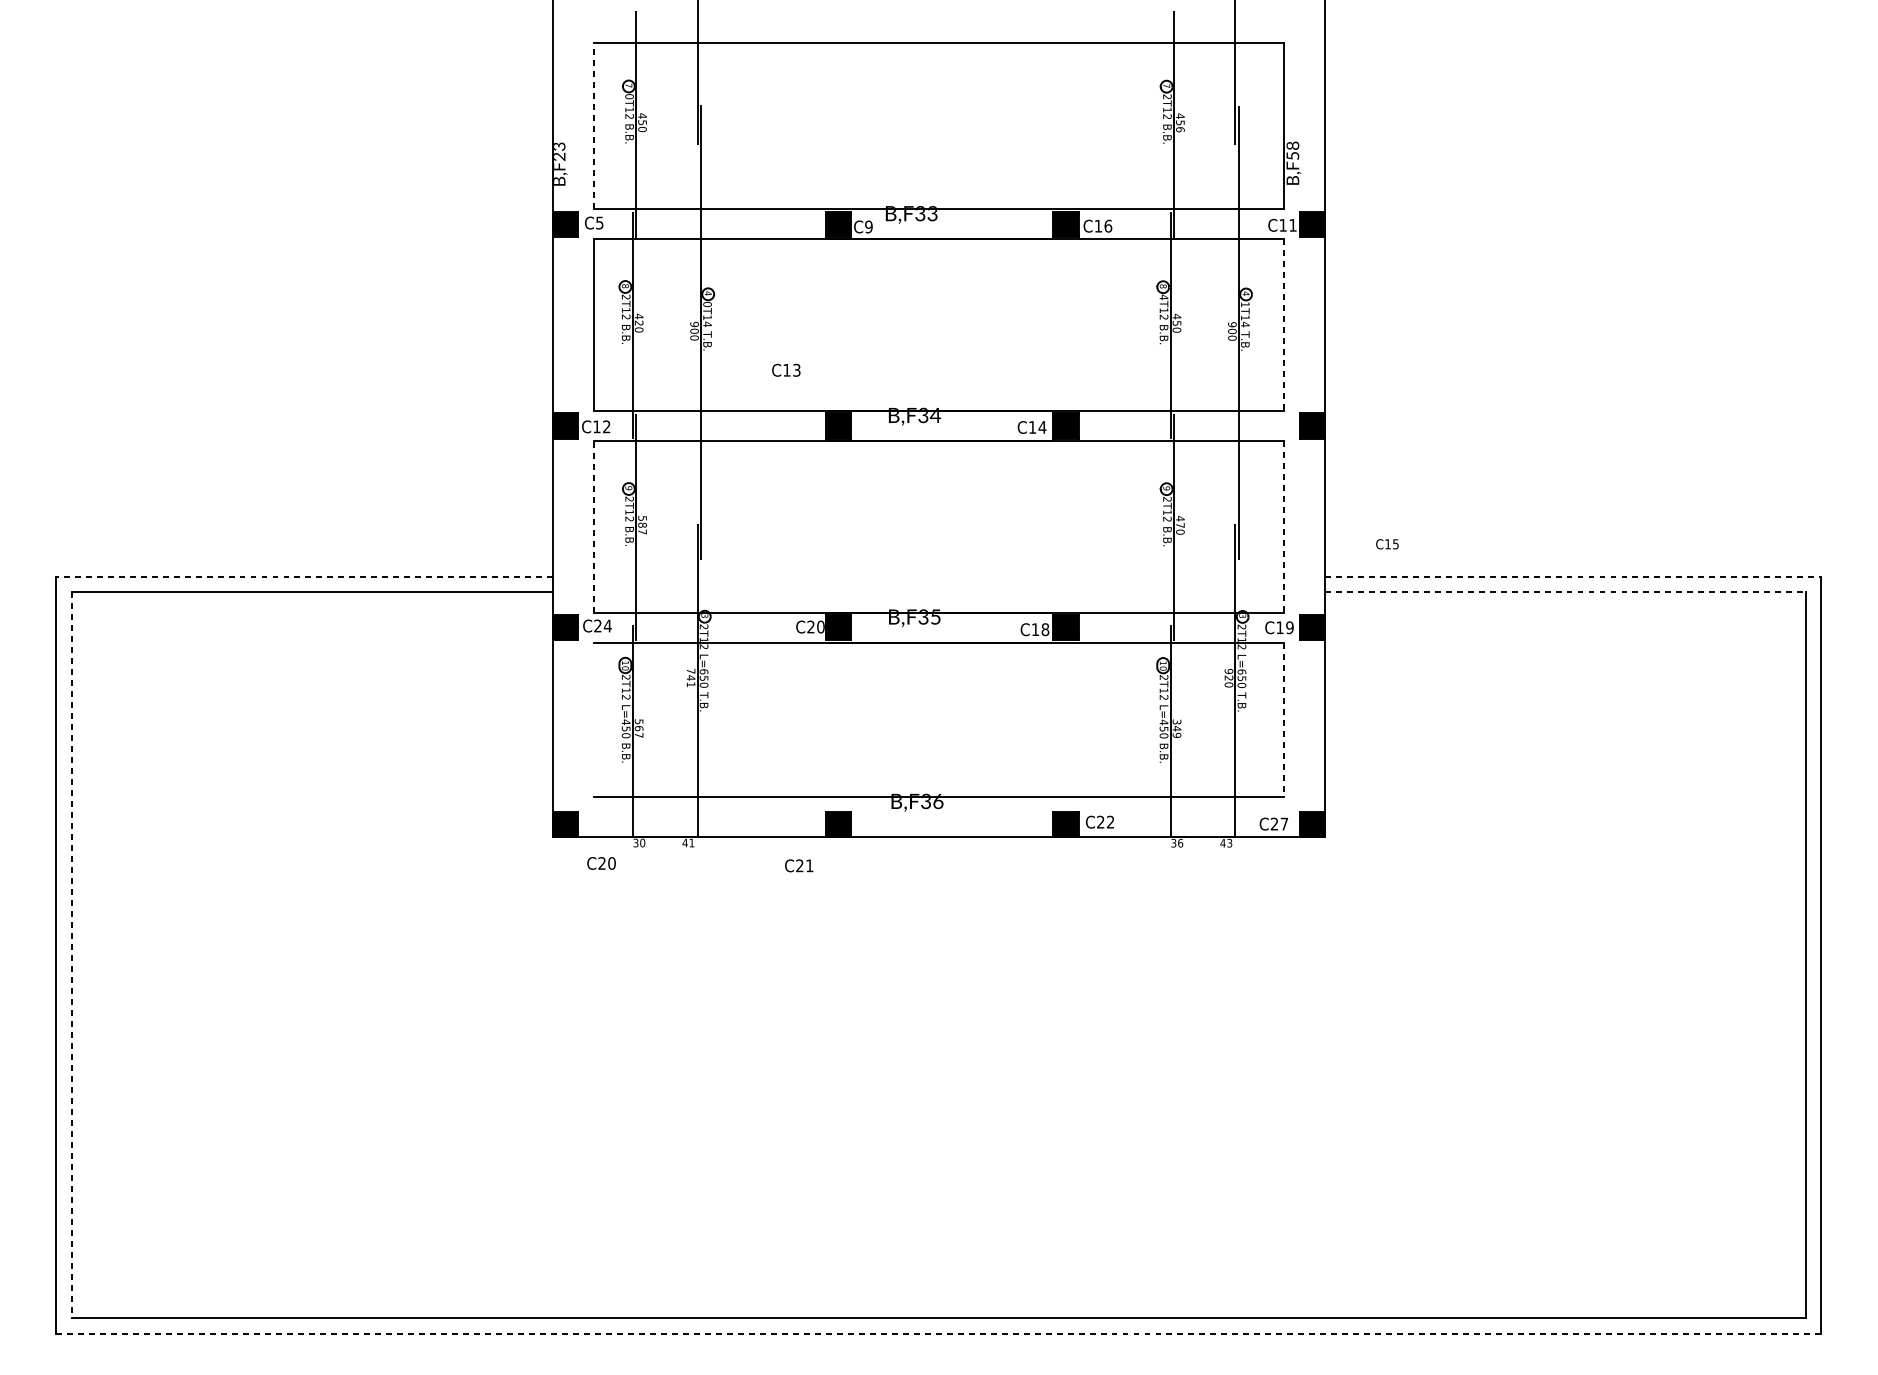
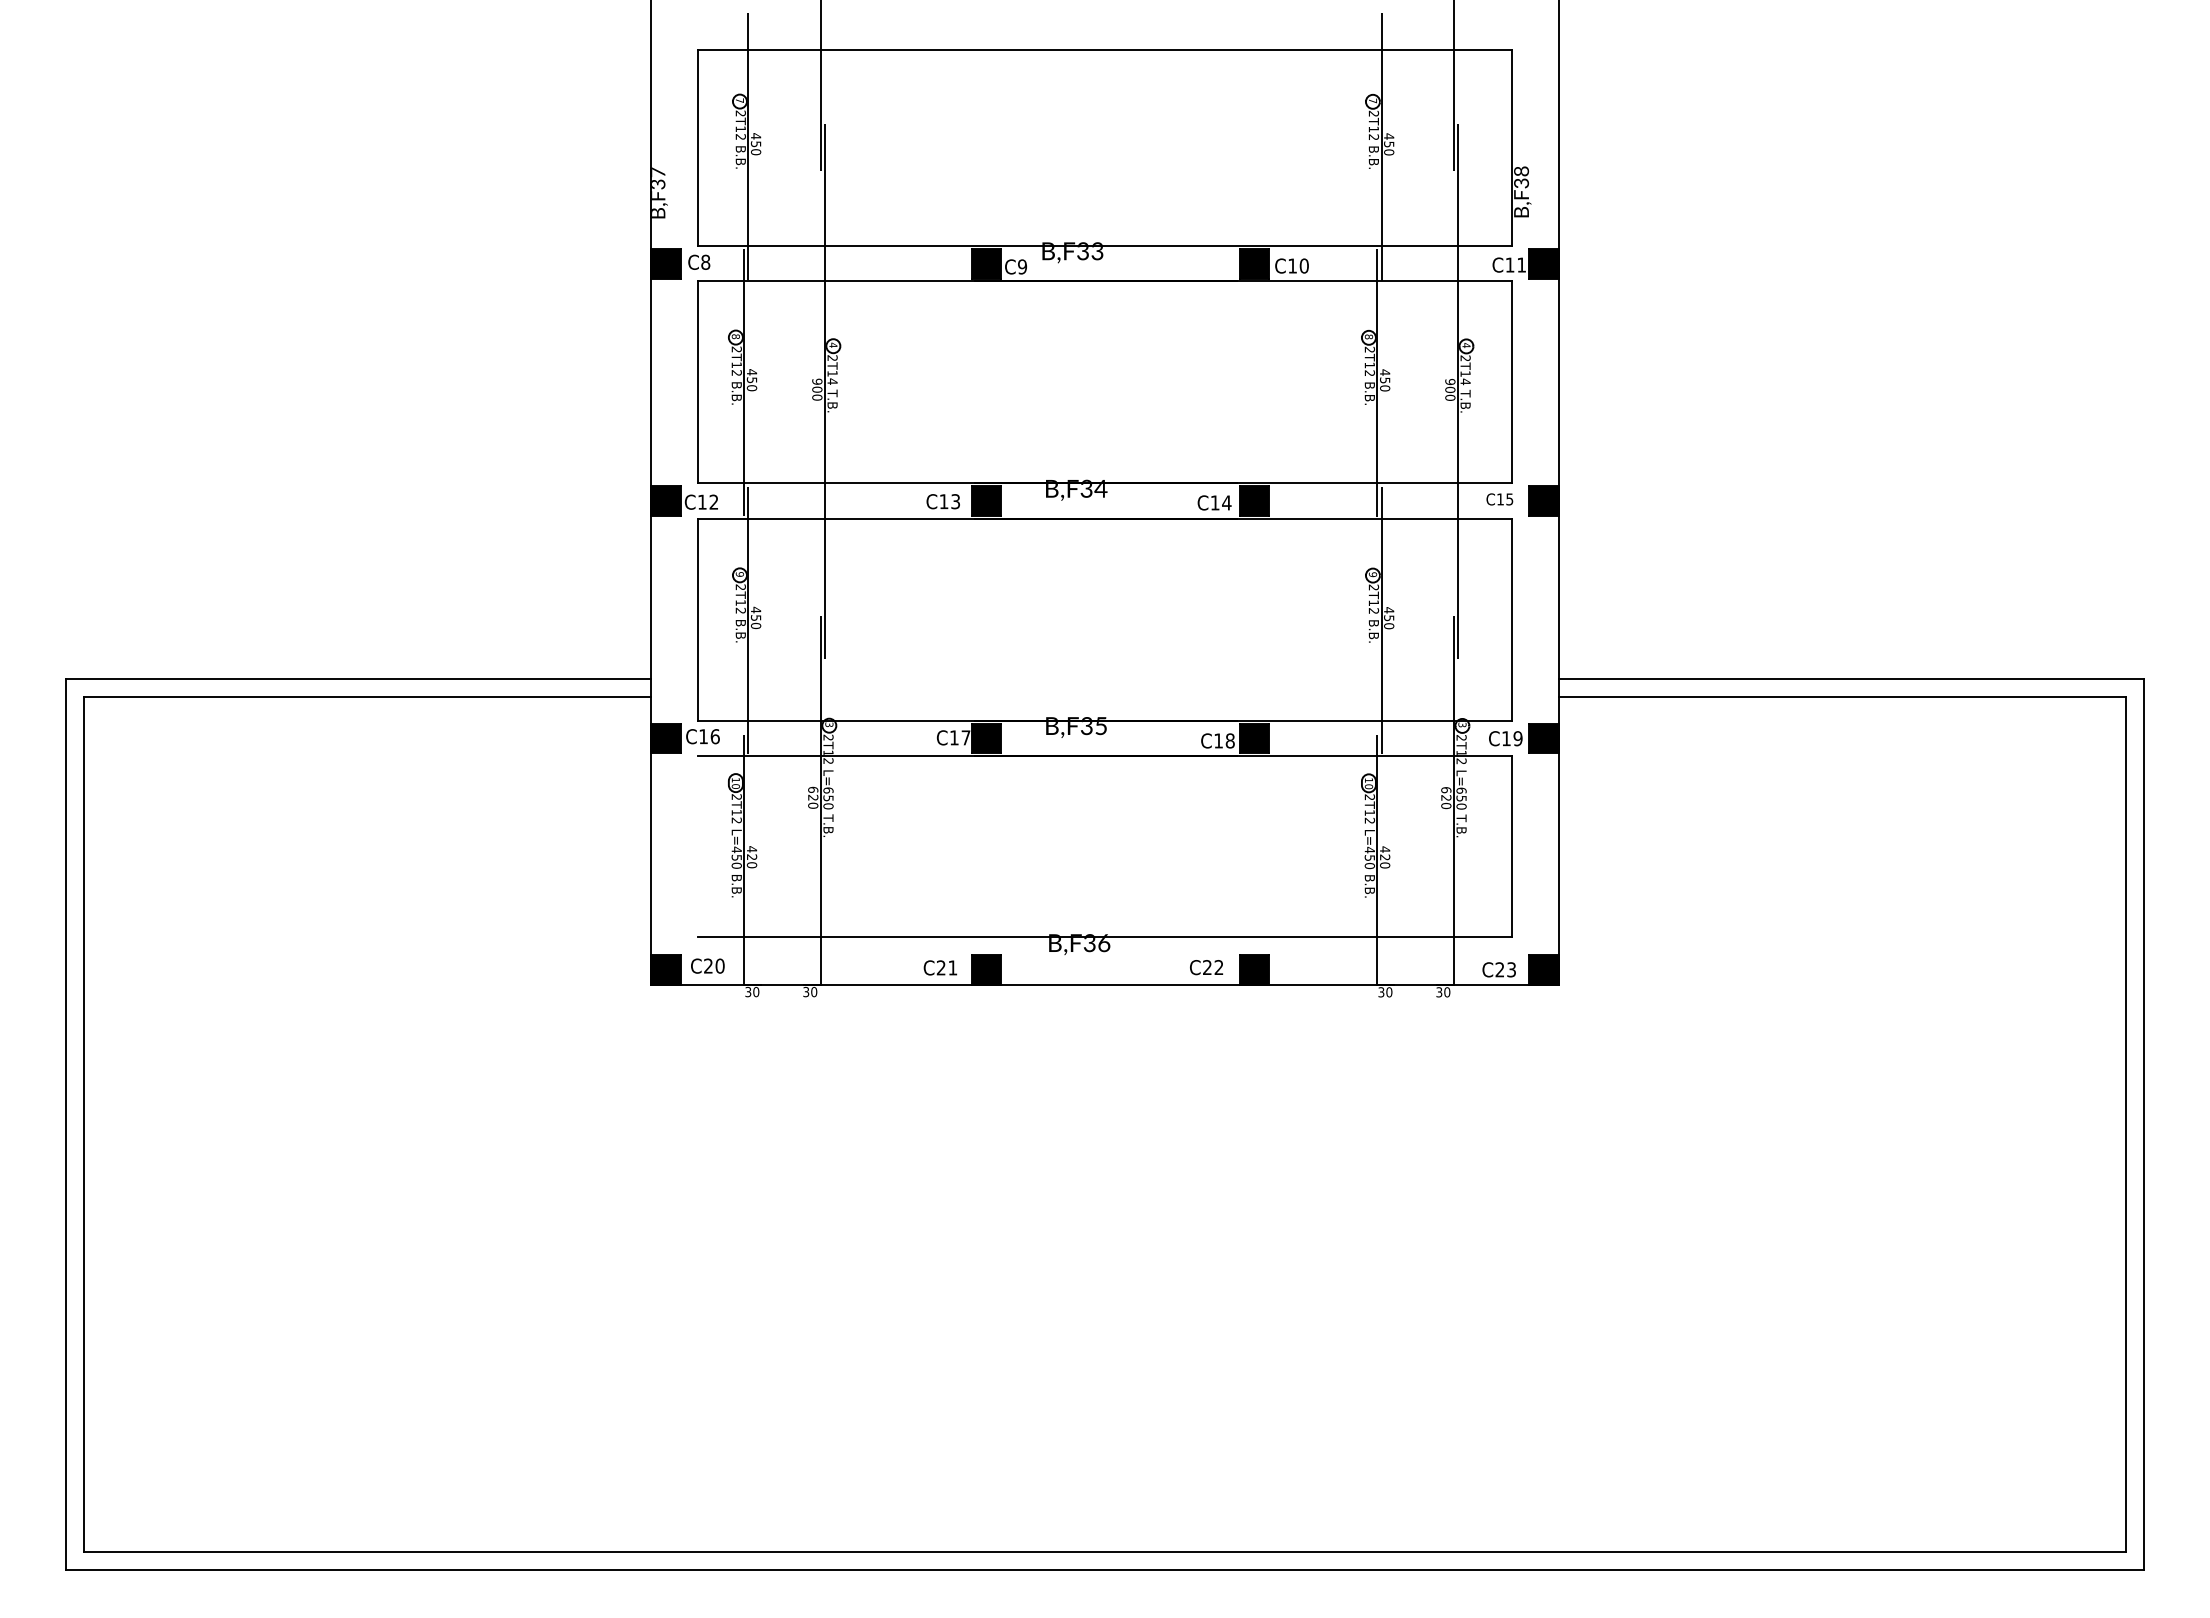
text: (629, 96) -> (740, 113), 0T12 -> 2T12
line: (593, 125) -> (698, 147), dashed -> solid
text: (1180, 129) -> (1389, 152), 456 -> 450
text: (559, 151) -> (658, 178), B,F23 -> B,F37
text: (1292, 156) -> (1521, 183), B,F58 -> B,F38
text: (599, 222) -> (705, 261), C5 -> C8
text: (1107, 225) -> (1303, 265), C16 -> C10
text: (1163, 297) -> (1369, 349), 4T12 -> 2T12
text: (1245, 303) -> (1465, 357), 1T14 -> 2T14
text: (707, 304) -> (832, 358), 0T14 -> 2T14
text: (638, 323) -> (751, 380), 420 -> 450
line: (1284, 325) -> (1511, 382), dashed -> solid
text: (785, 370) -> (942, 501), moved
text: (642, 524) -> (755, 617), 587 -> 450
text: (1180, 525) -> (1389, 618), 470 -> 450
line: (593, 526) -> (698, 619), dashed -> solid
line: (1284, 526) -> (1511, 619), dashed -> solid
text: (1387, 544) -> (1499, 499), moved
line: (304, 577) -> (358, 679), dashed -> solid
line: (1573, 577) -> (1851, 679), dashed -> solid
line: (1565, 591) -> (1842, 696), dashed -> solid
text: (602, 625) -> (709, 736), C24 -> C16
text: (816, 626) -> (960, 737), C20 -> C17
text: (1229, 671) -> (1446, 790), 920 -> 620
text: (691, 677) -> (813, 797), 741 -> 620
line: (1284, 719) -> (1511, 846), dashed -> solid
text: (638, 728) -> (751, 857), 567 -> 420
text: (1177, 728) -> (1385, 857), 349 -> 420
text: (1099, 822) -> (1206, 967), moved
text: (1284, 823) -> (1511, 969), C27 -> C23
text: (688, 842) -> (810, 991), 41 -> 30
text: (1180, 843) -> (1389, 992), 36 -> 30
text: (1226, 843) -> (1443, 992), 43 -> 30
text: (601, 862) -> (707, 965), moved
text: (799, 865) -> (940, 967), moved
line: (71, 955) -> (84, 1124), dashed -> solid
line: (938, 1333) -> (1104, 1569), dashed -> solid

